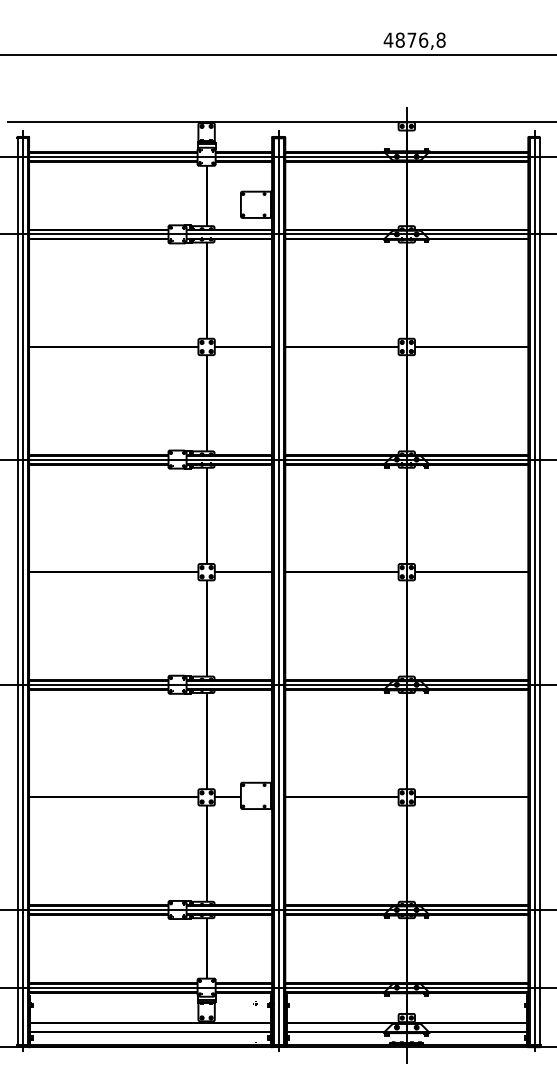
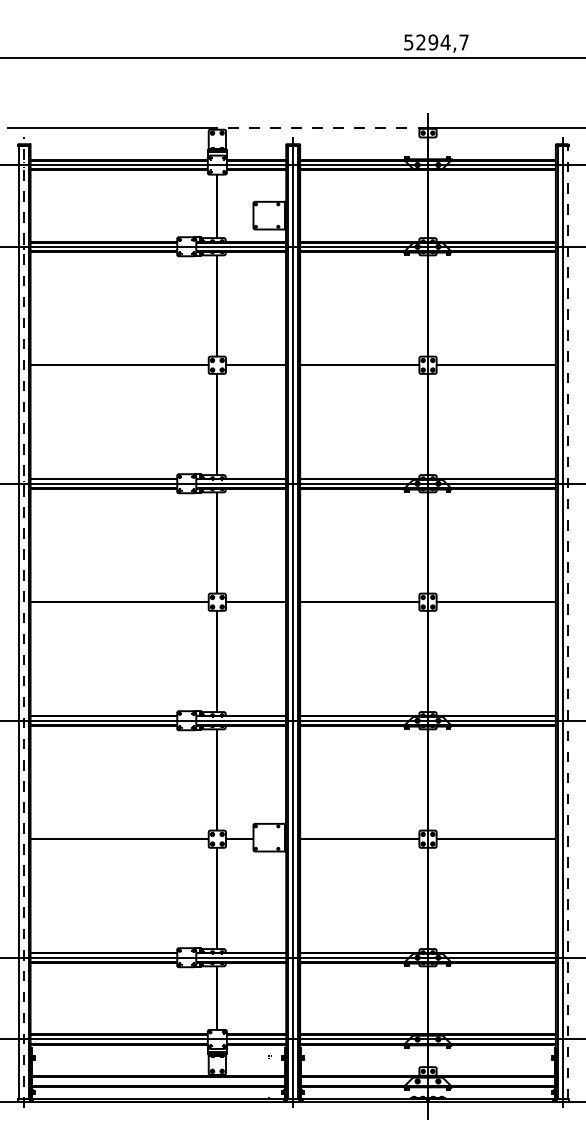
text: (414, 39) -> (436, 41), 4876,8 -> 5294,7
line: (306, 121) -> (322, 127), solid -> dashed
line: (22, 590) -> (23, 621), solid -> dashed
line: (539, 590) -> (567, 621), solid -> dashed

